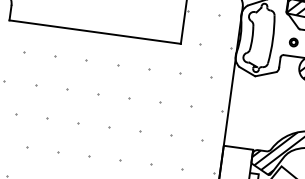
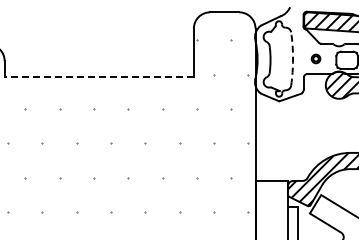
line: (95, 32) -> (99, 77), solid -> dashed
arc: (273, 39) -> (293, 58), solid -> dashed

